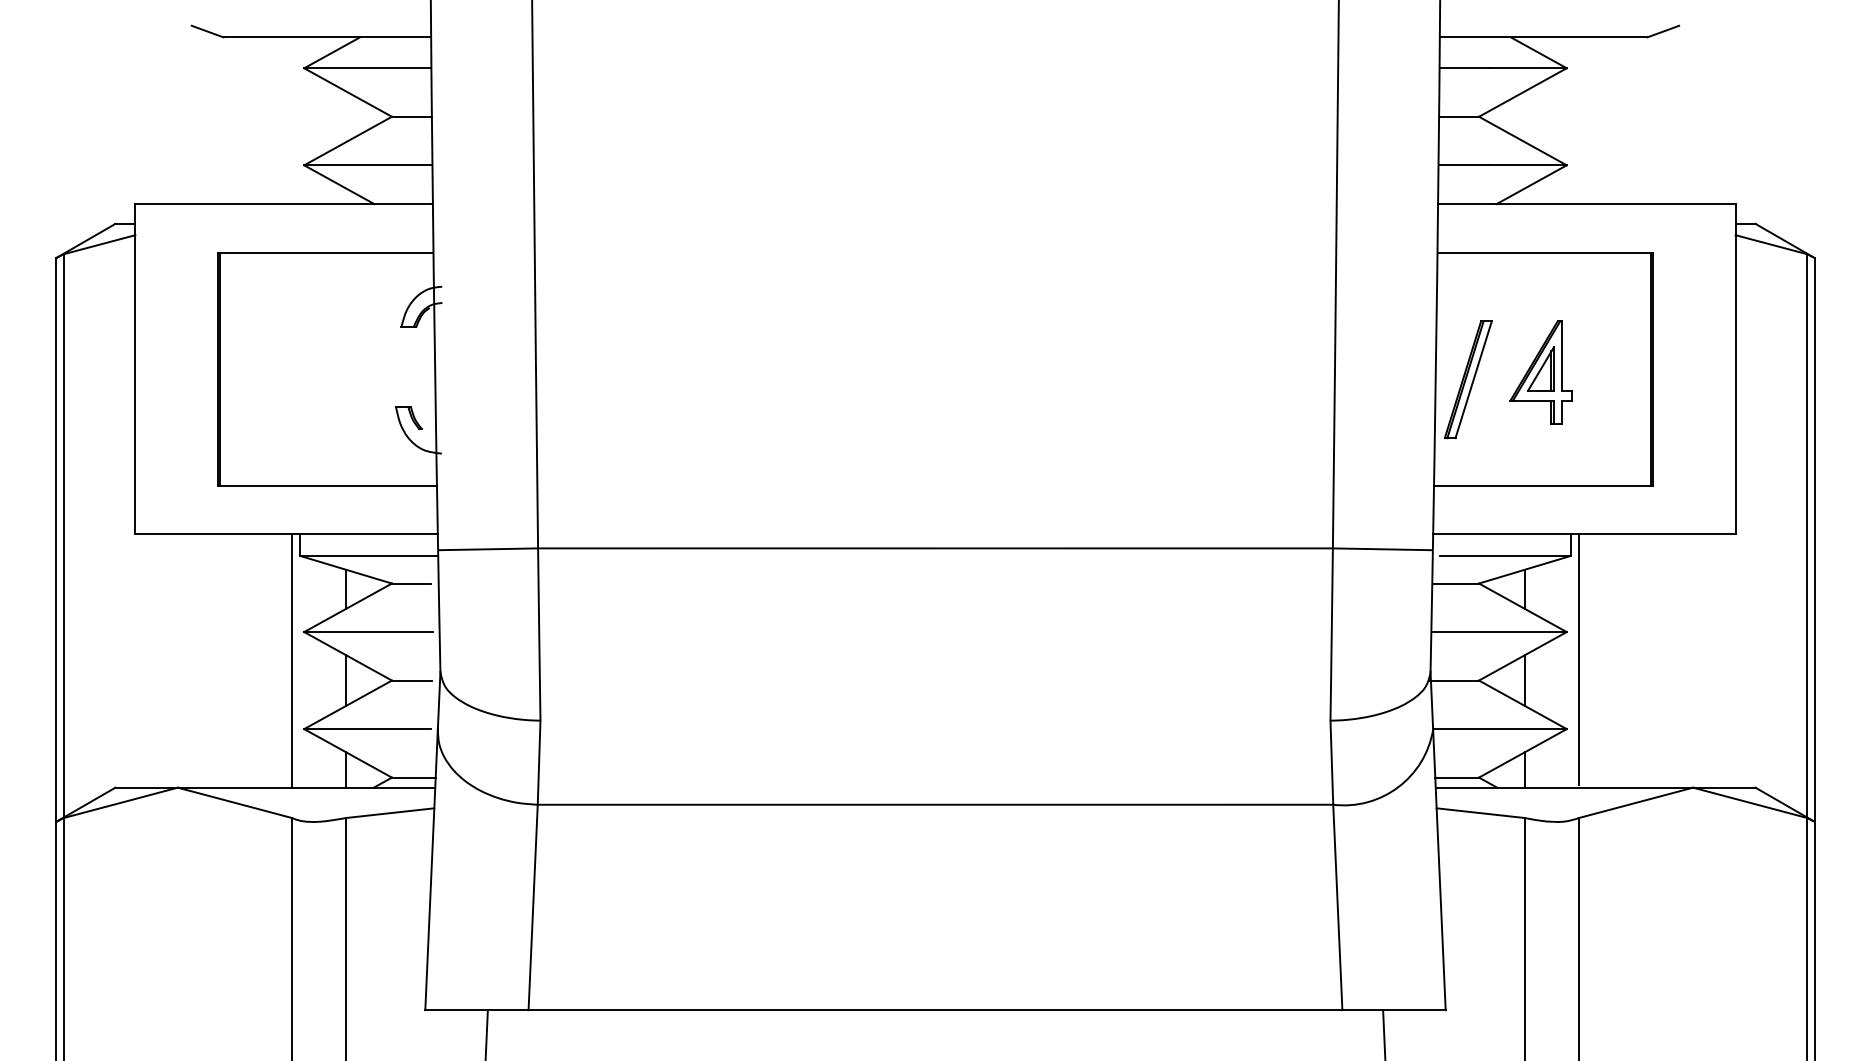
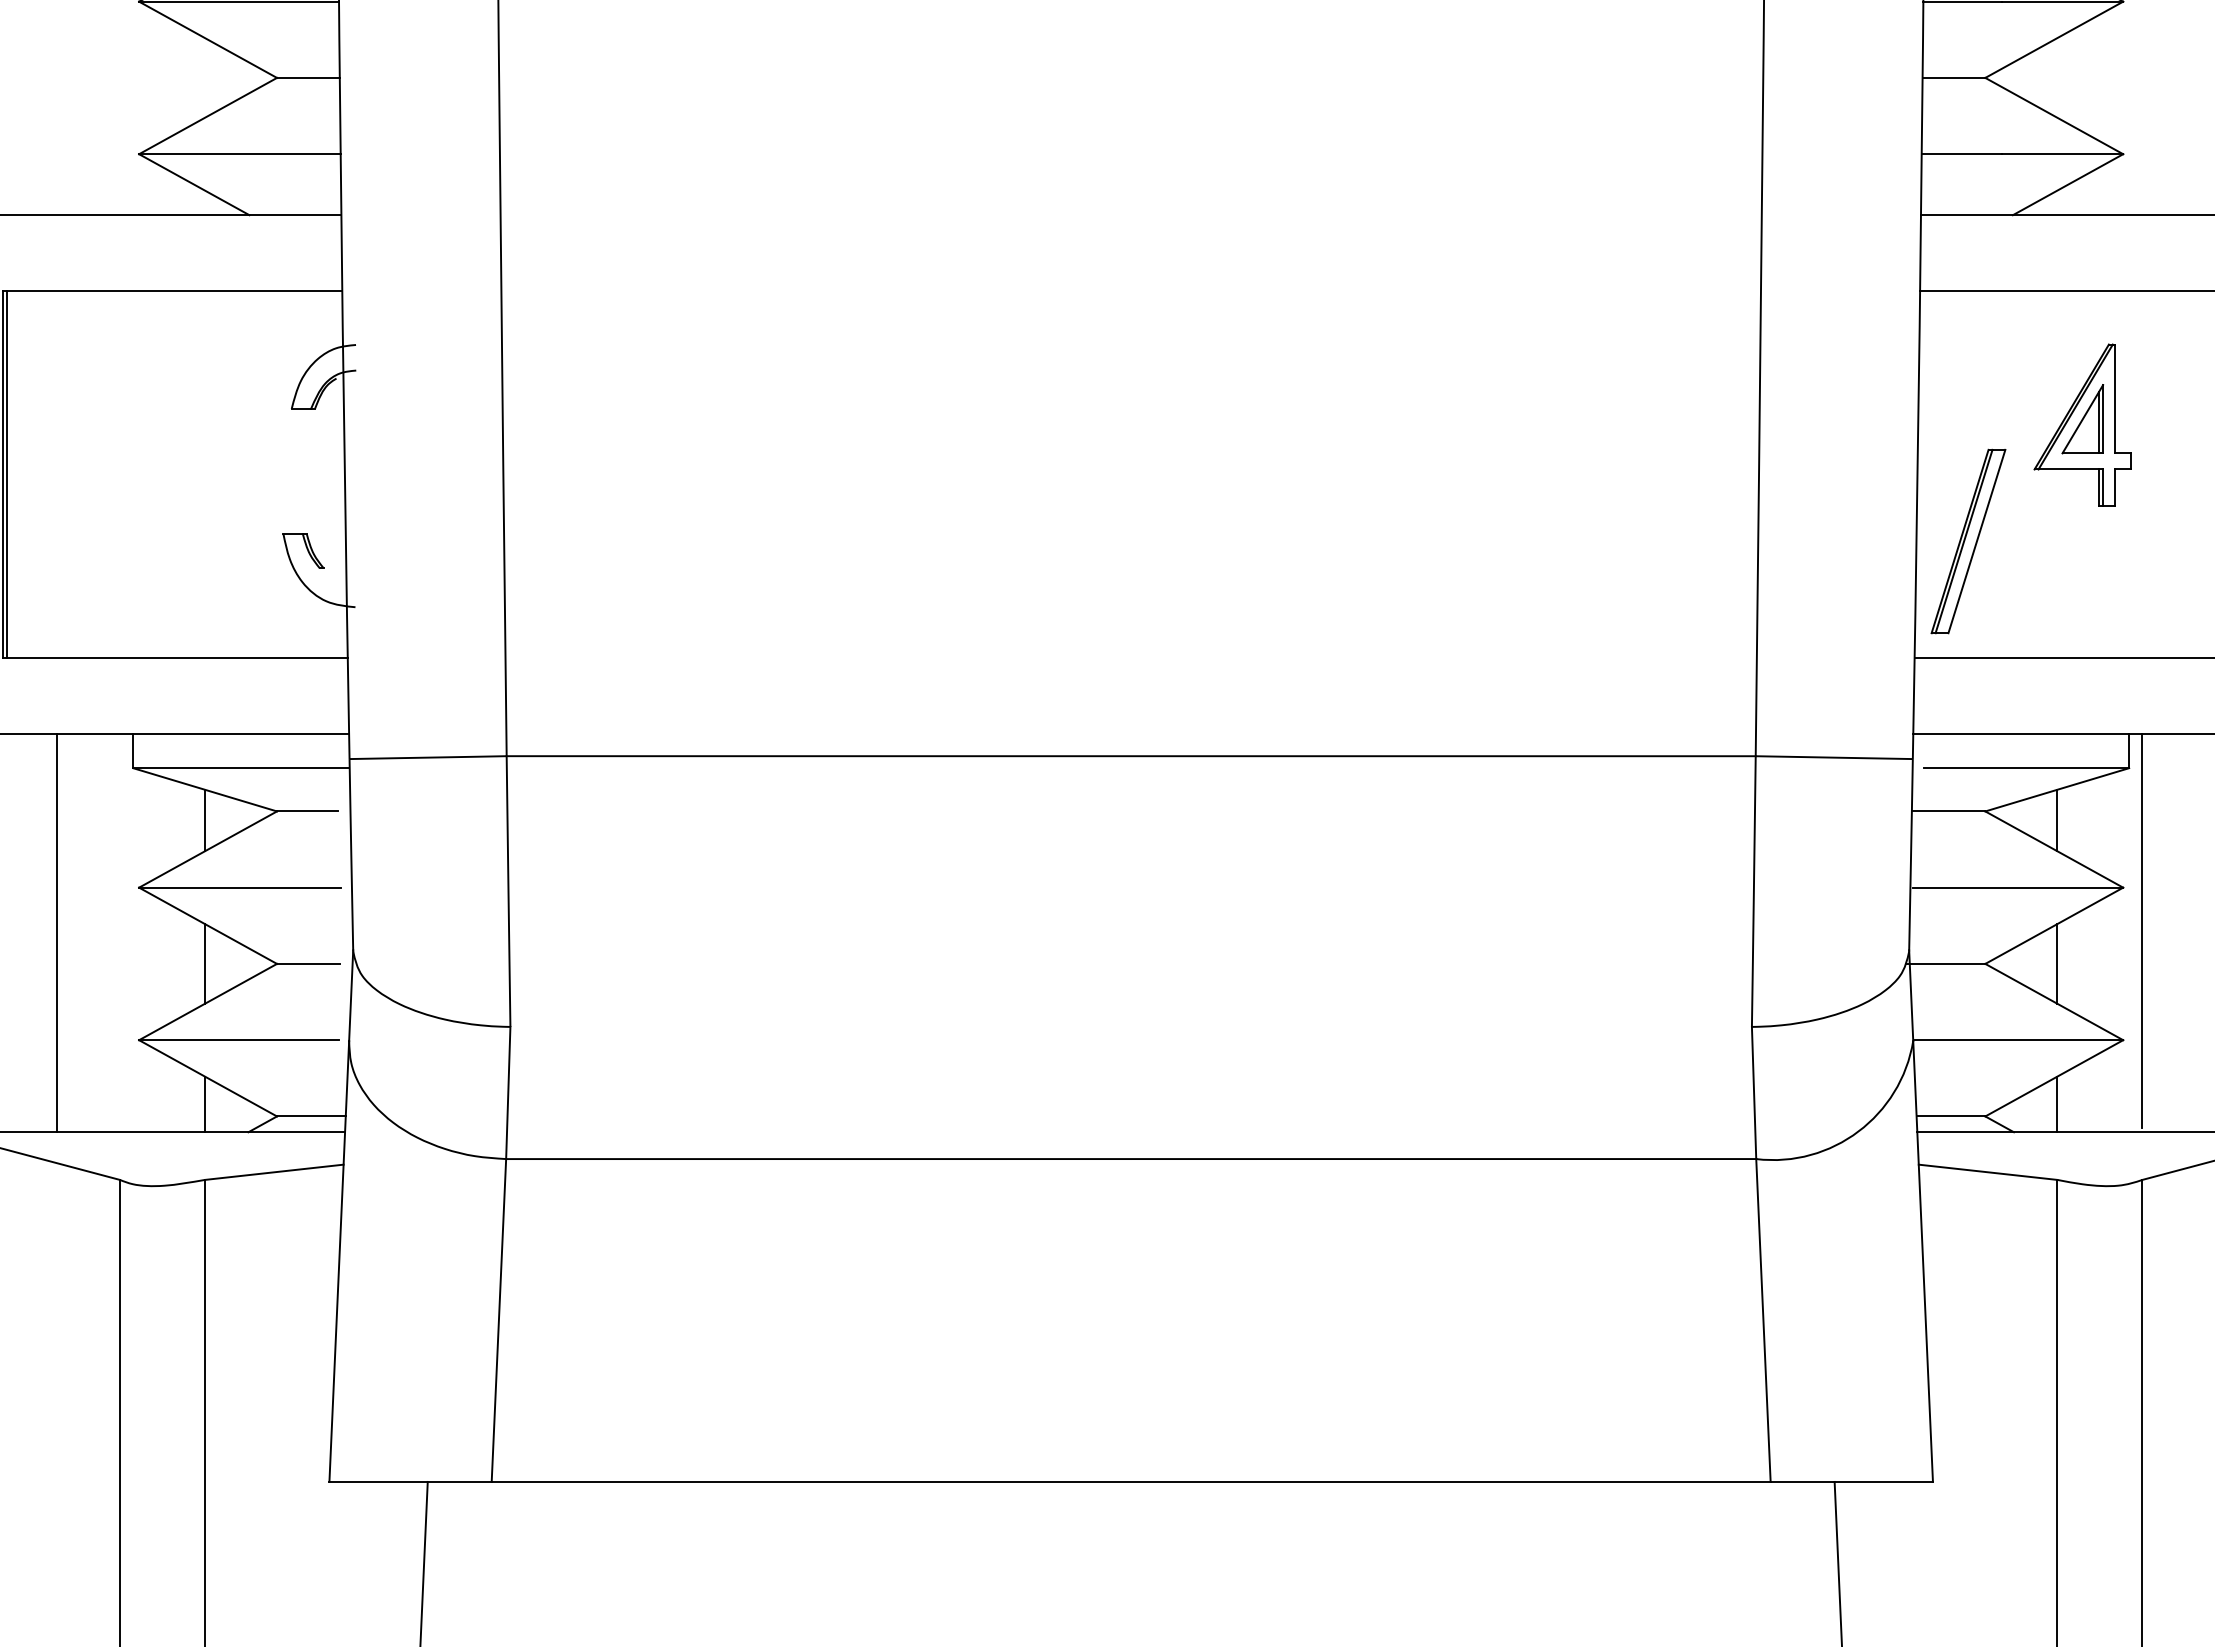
part: (1540, 372) -> (2081, 424), moved
part: (1467, 379) -> (1967, 541), moved
line: (292, 660) -> (57, 932), moved

